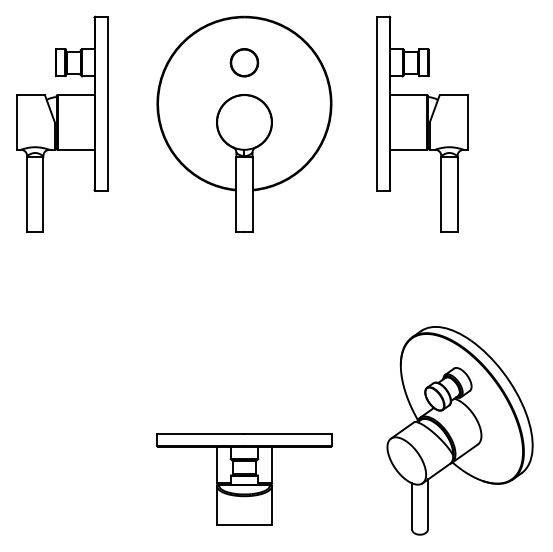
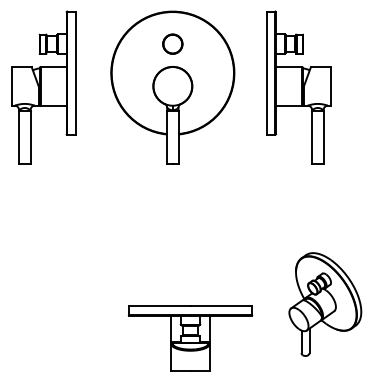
part: (459, 430) -> (324, 304), size x0.7
part: (244, 479) -> (190, 338), moved

